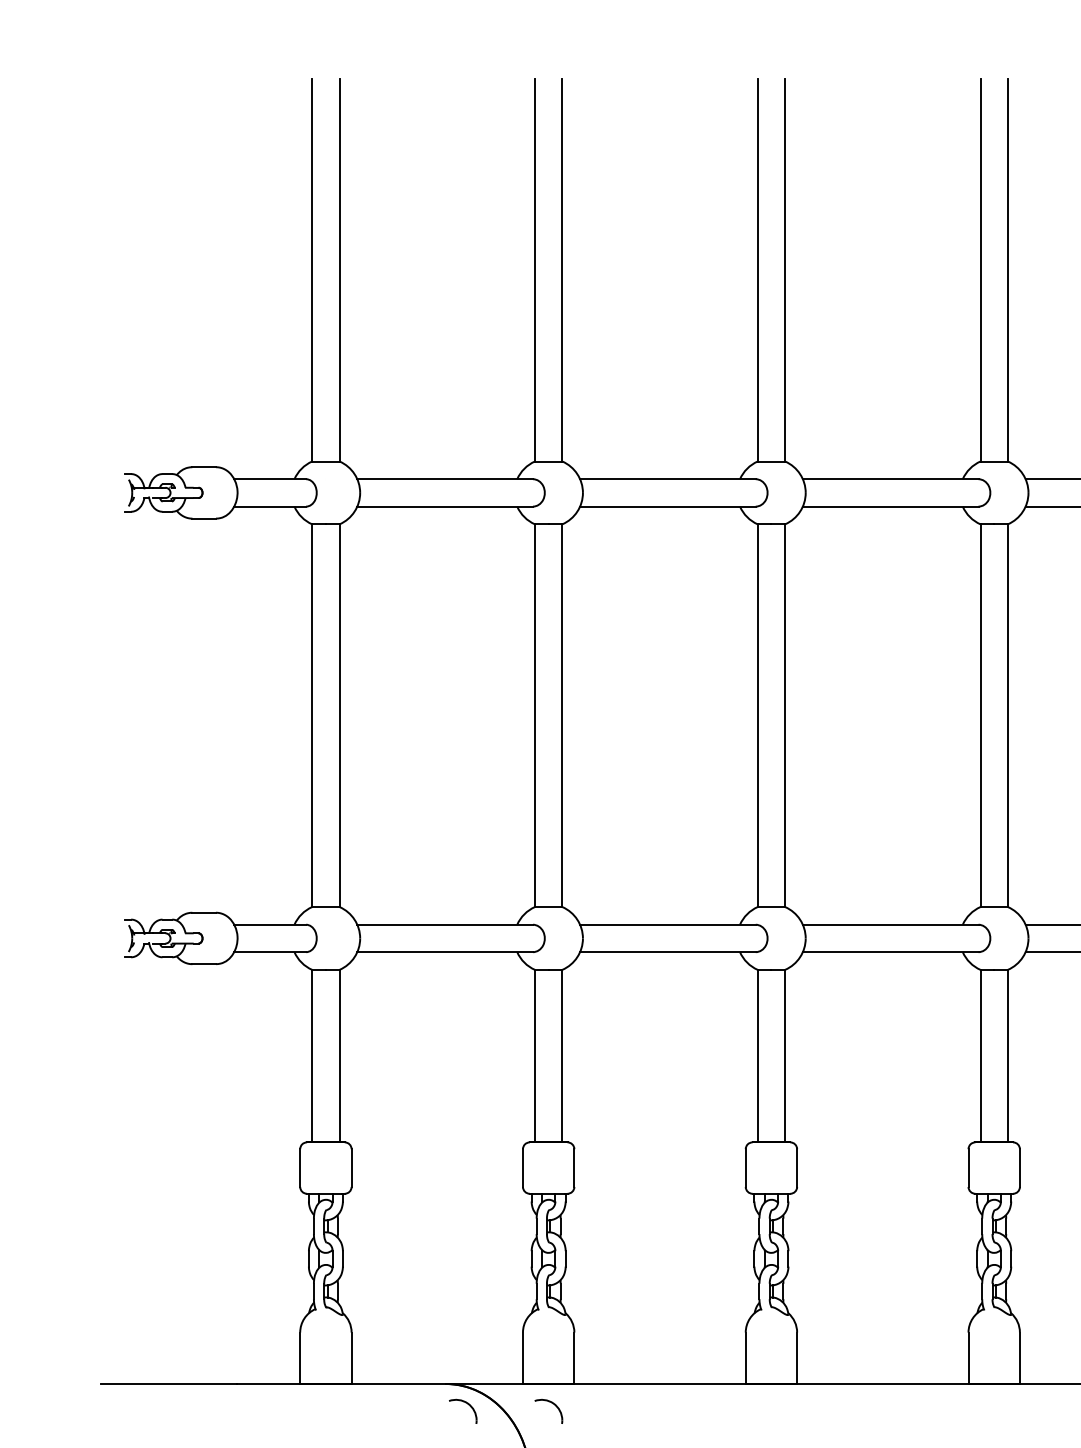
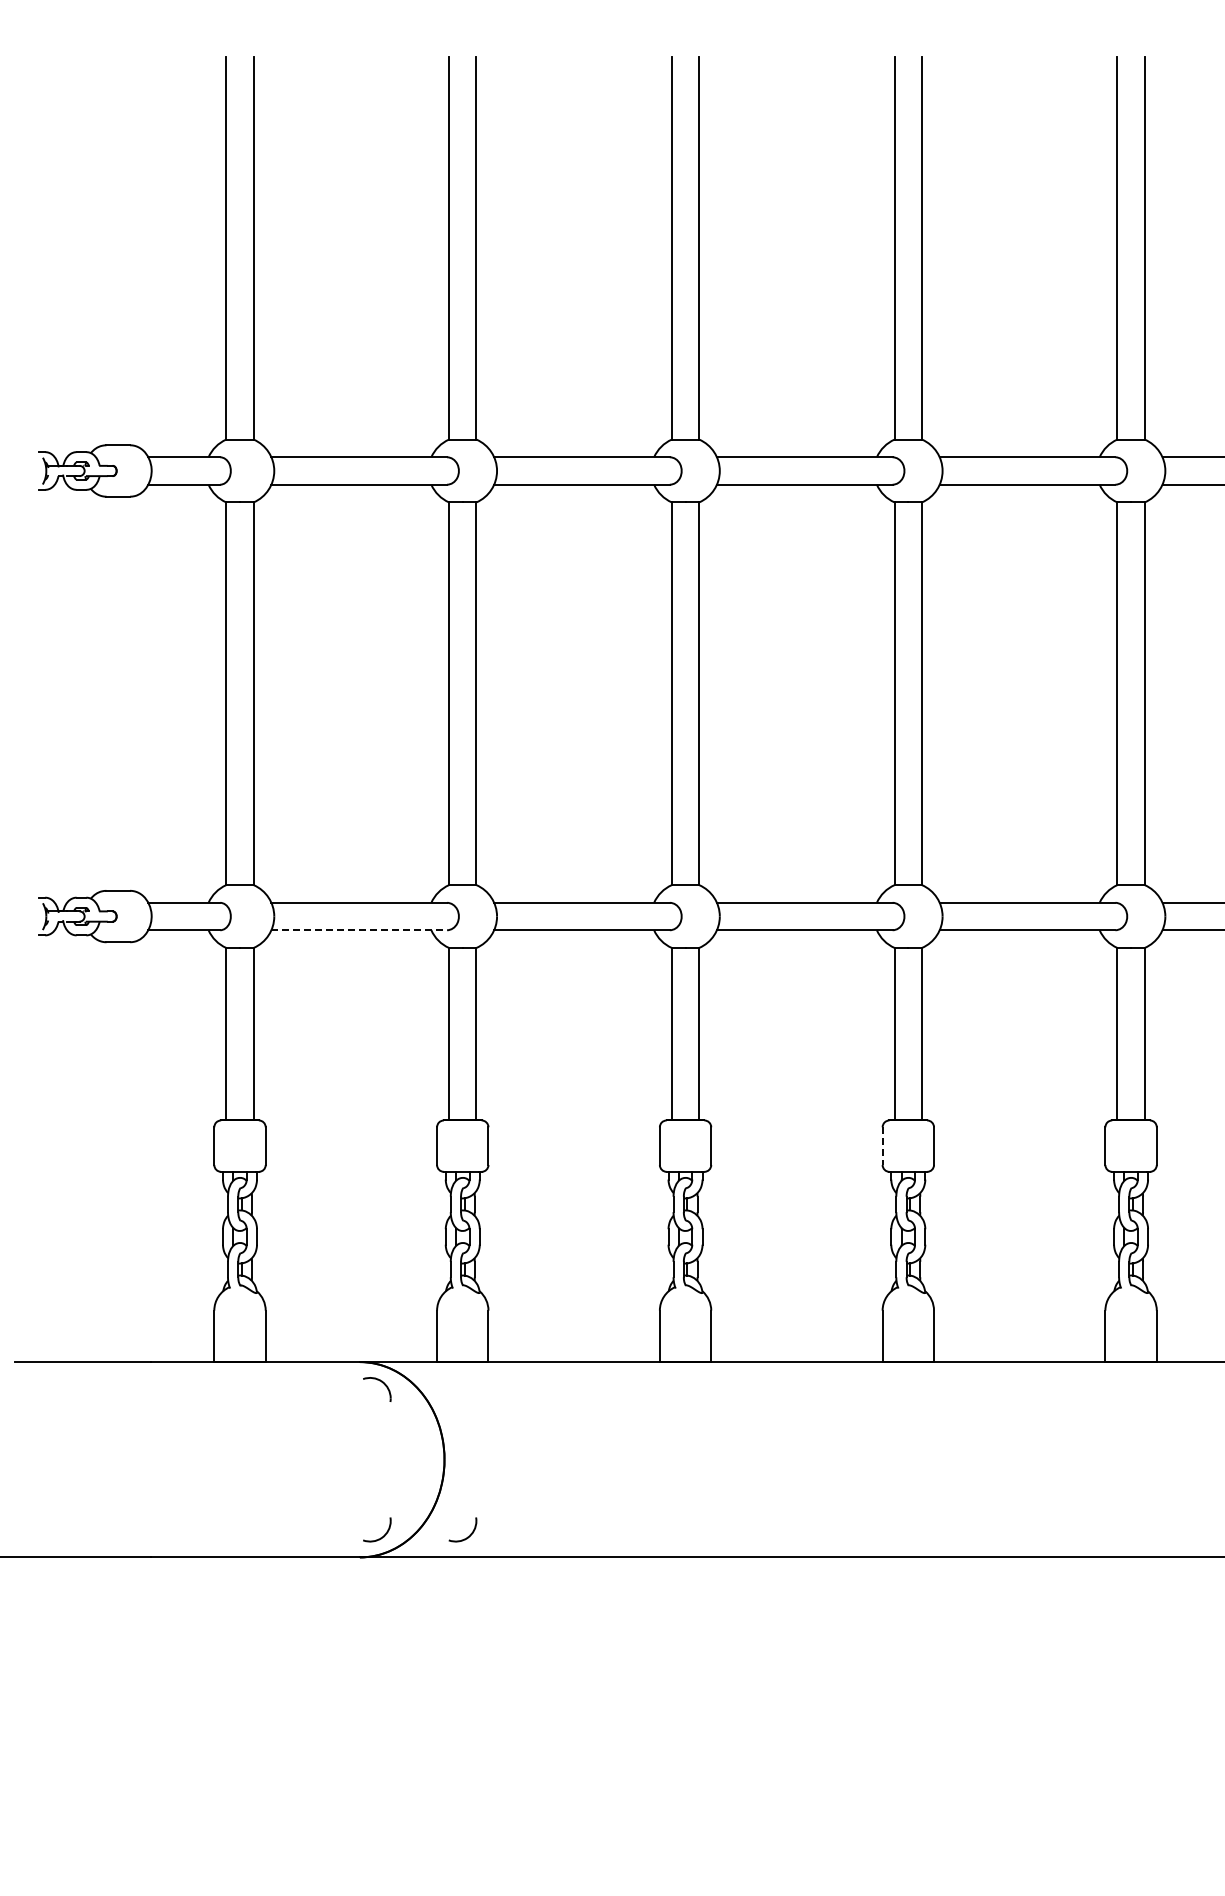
line: (445, 952) -> (359, 930), solid -> dashed
line: (968, 1168) -> (882, 1146), solid -> dashed
part: (554, 1405) -> (468, 1383), removed

